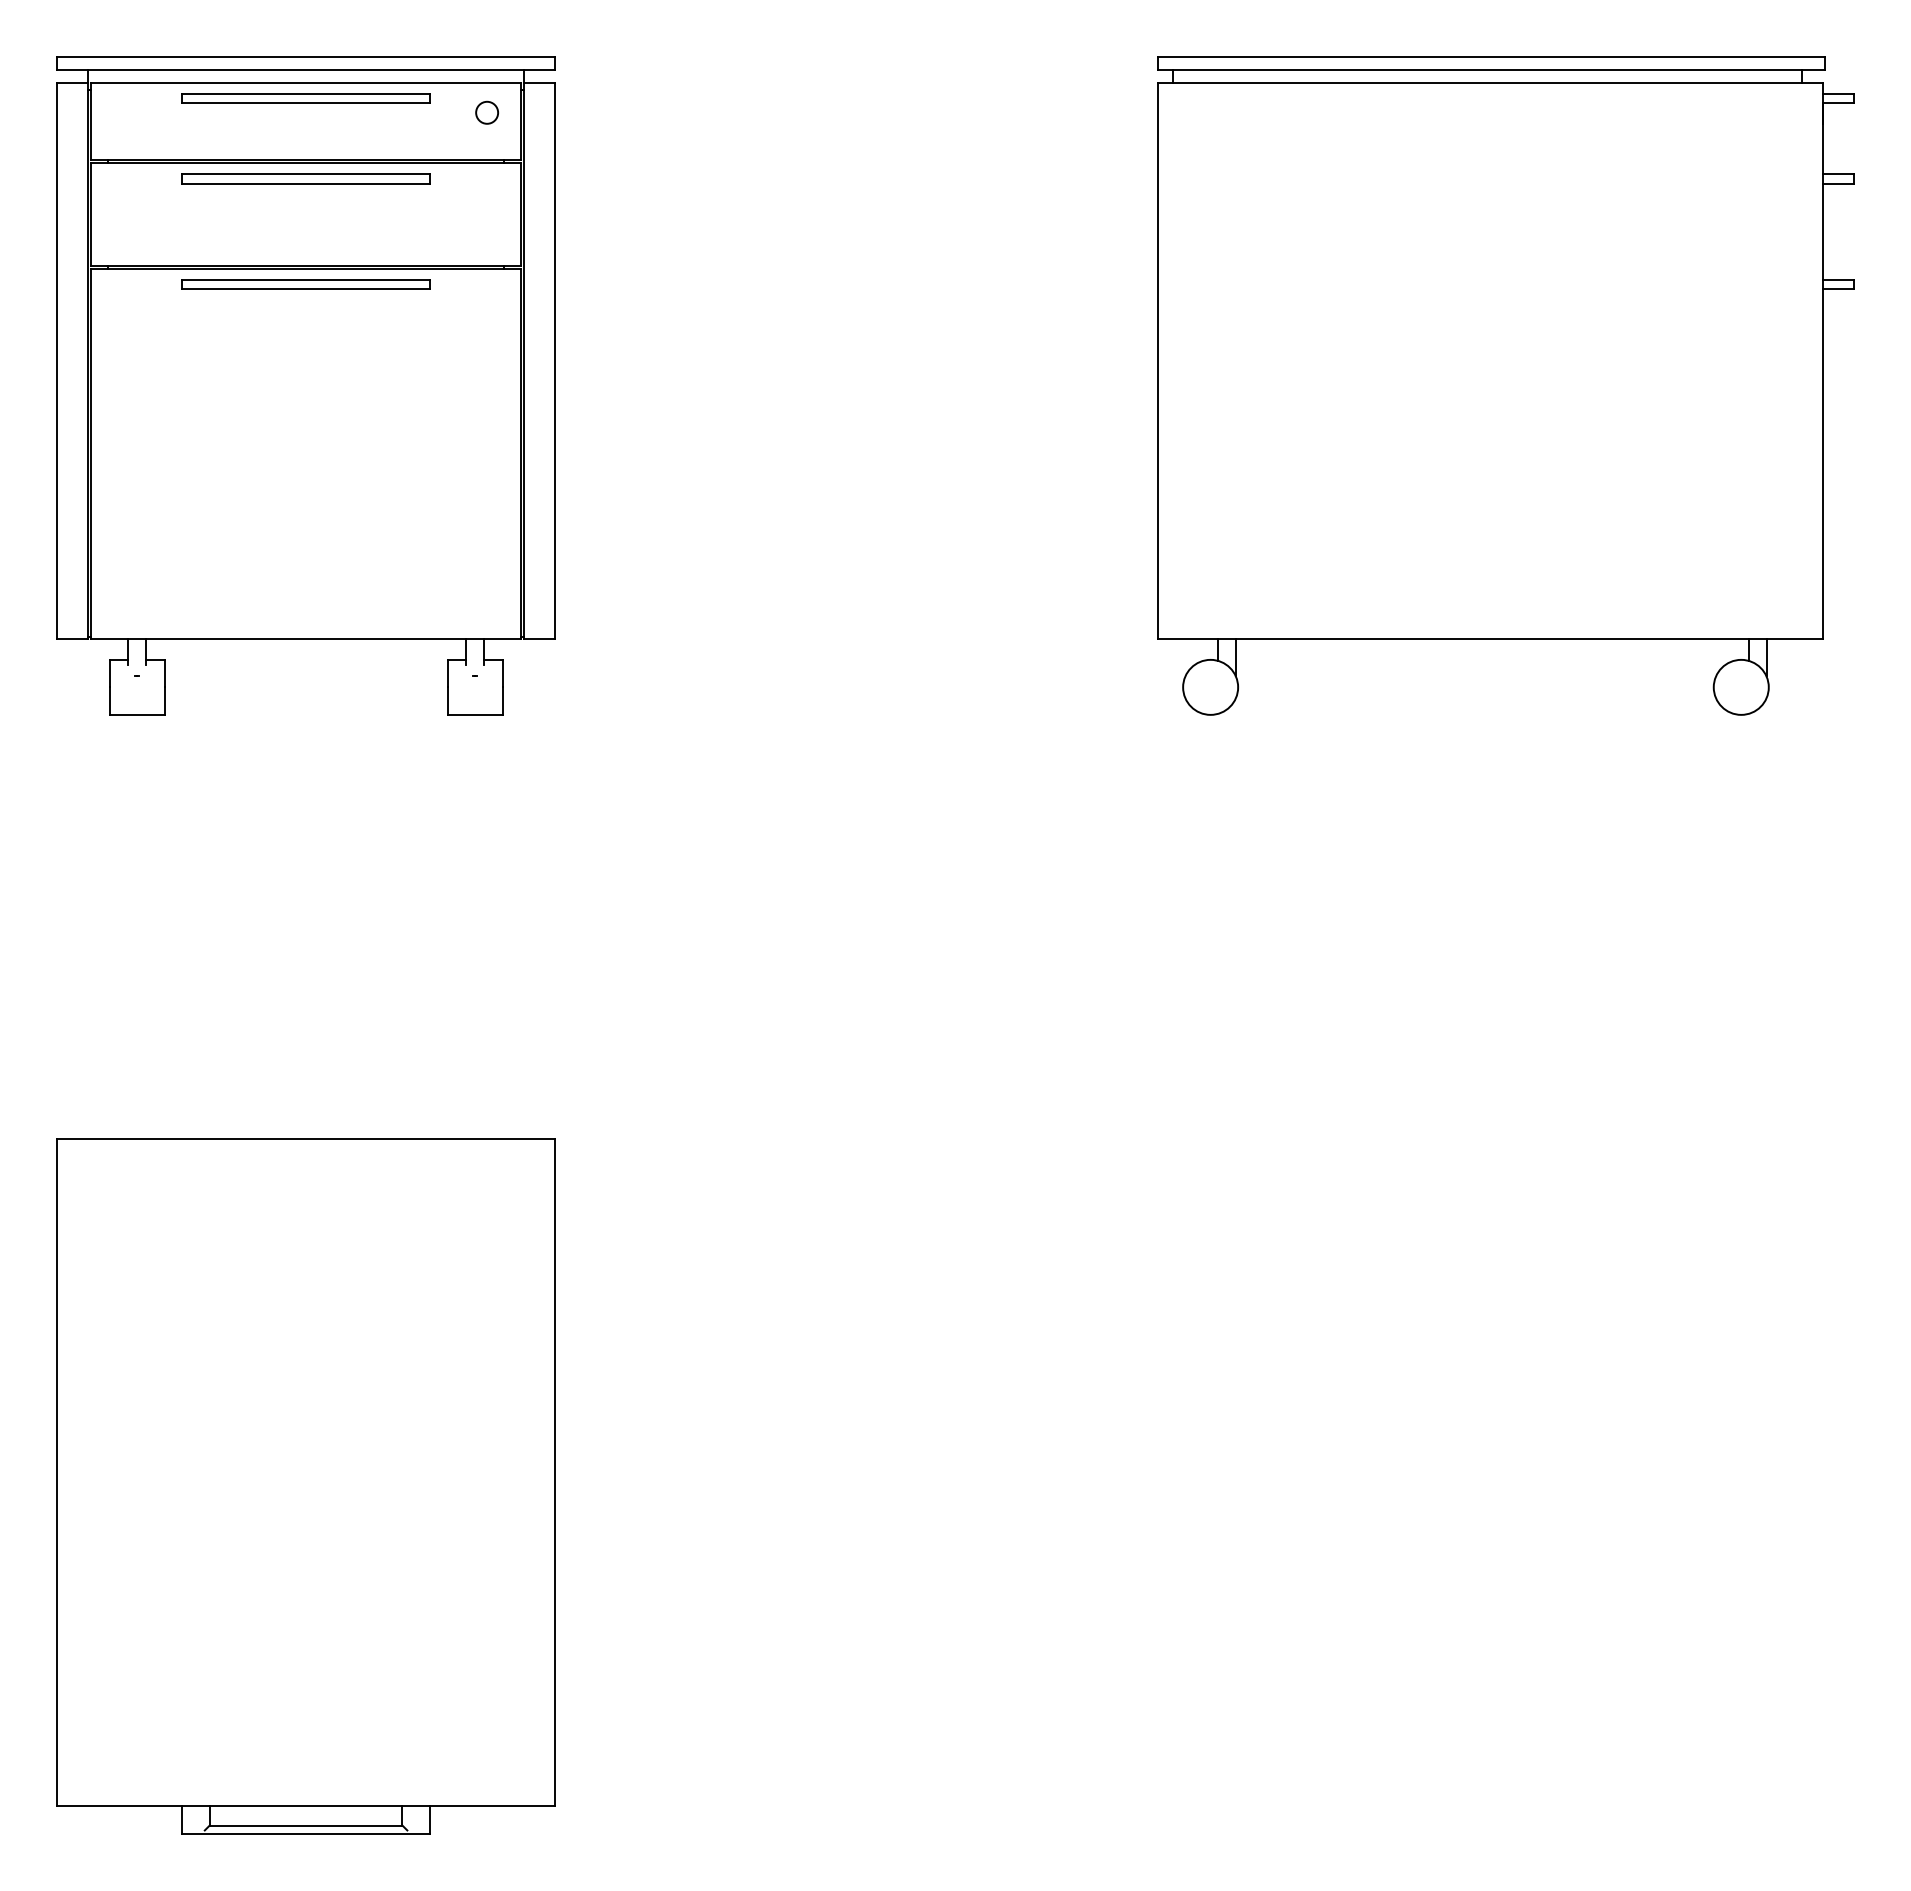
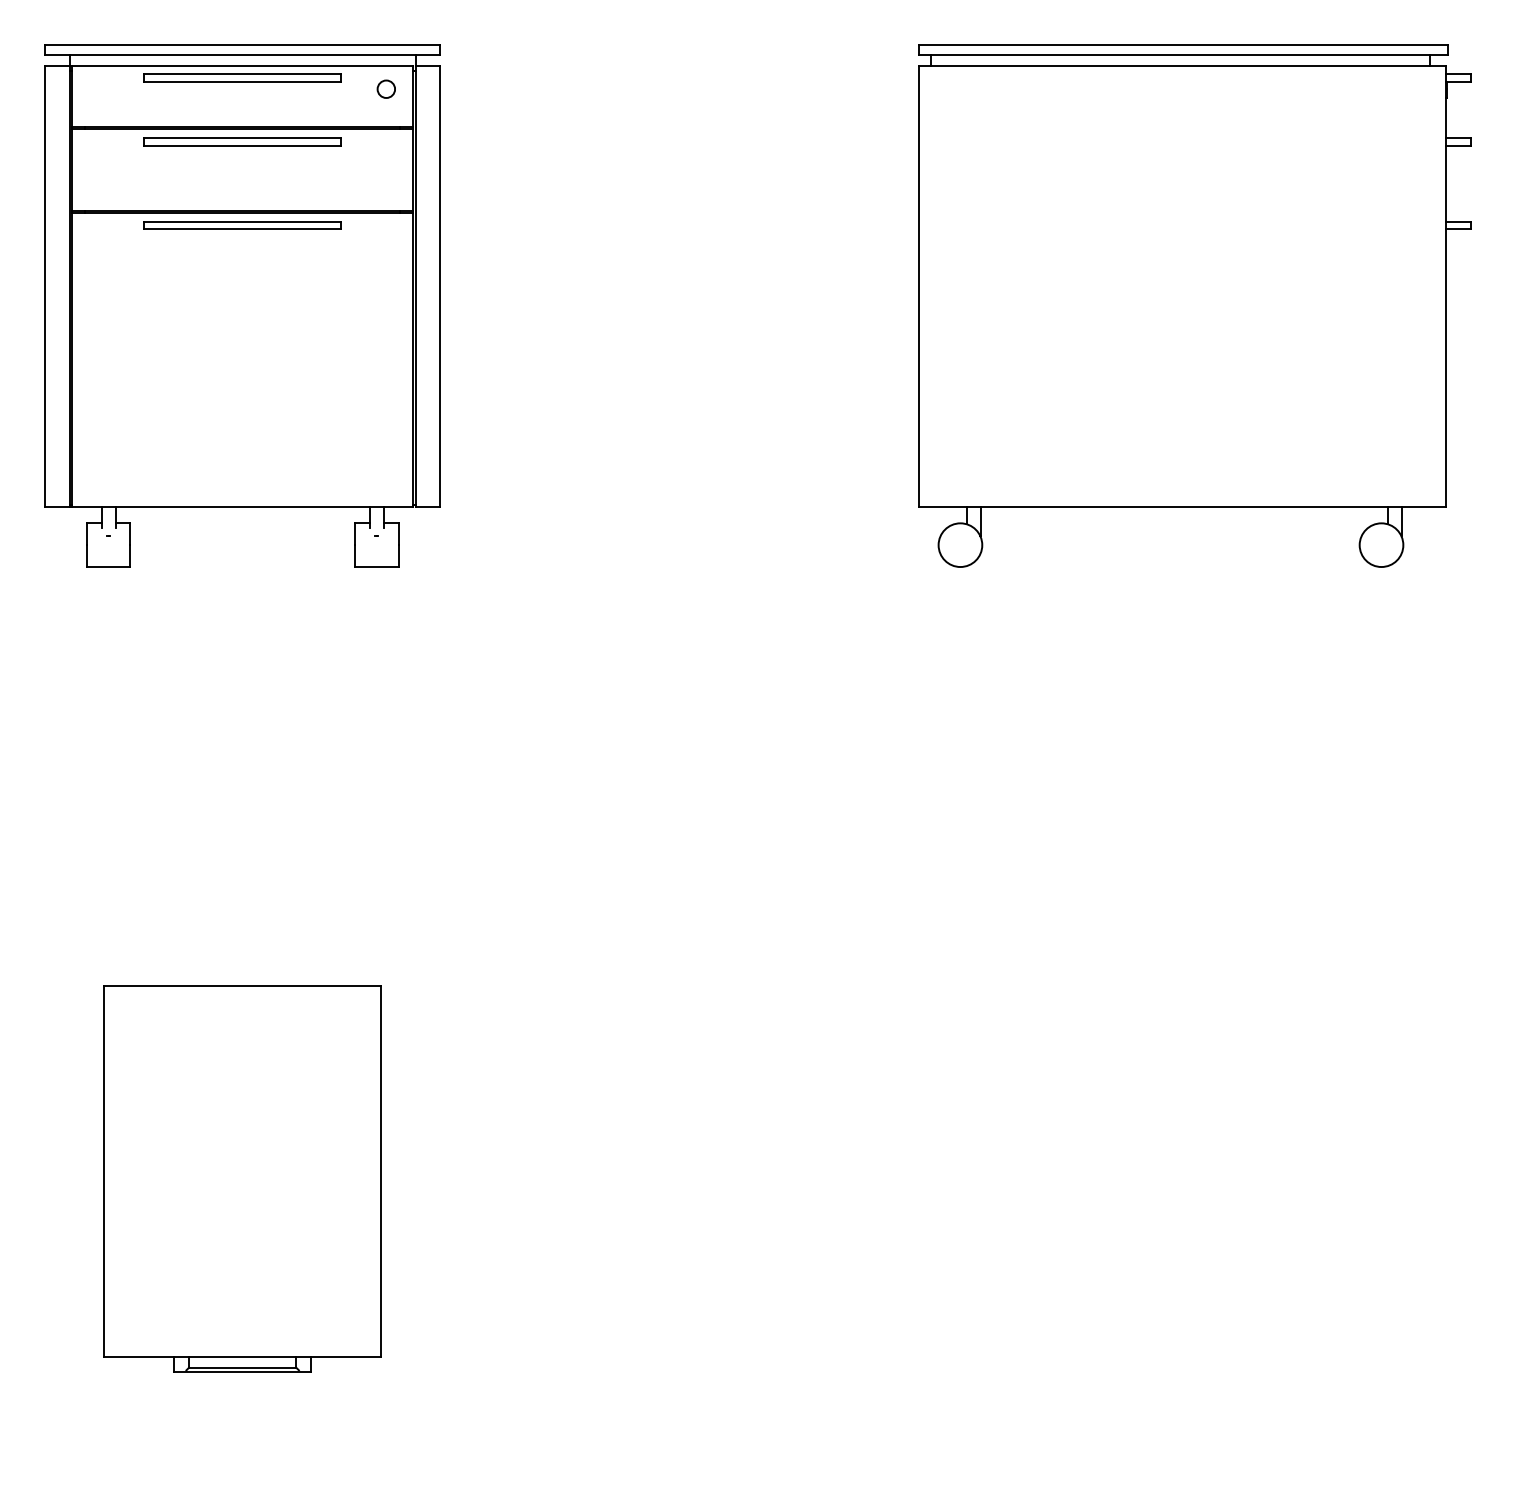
part: (305, 1486) -> (242, 1179), size x0.7

